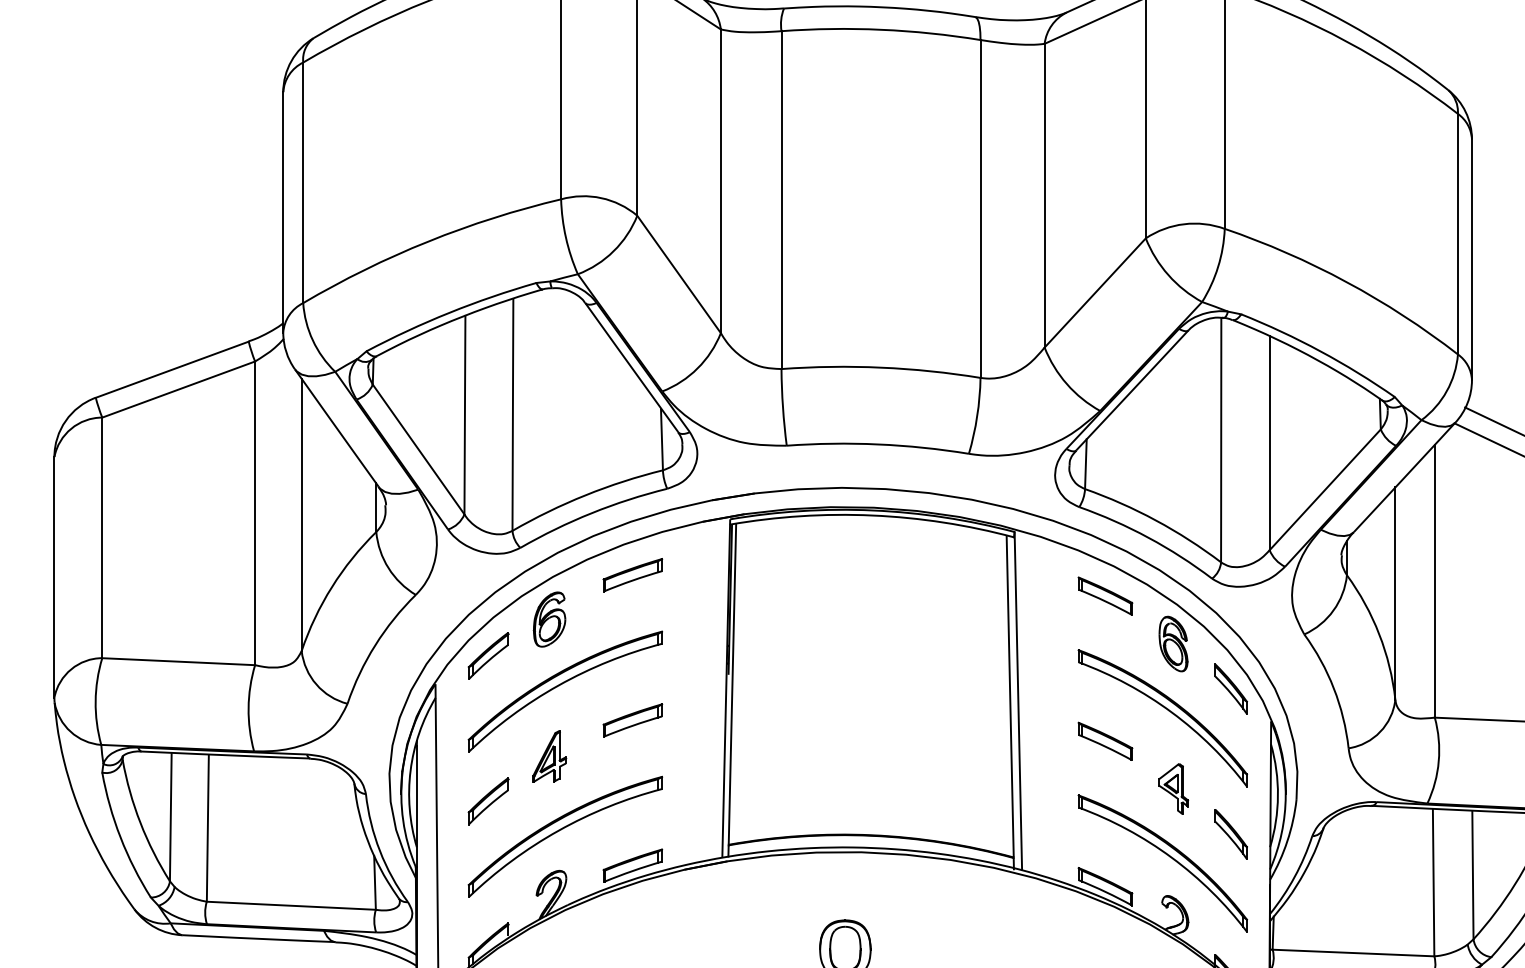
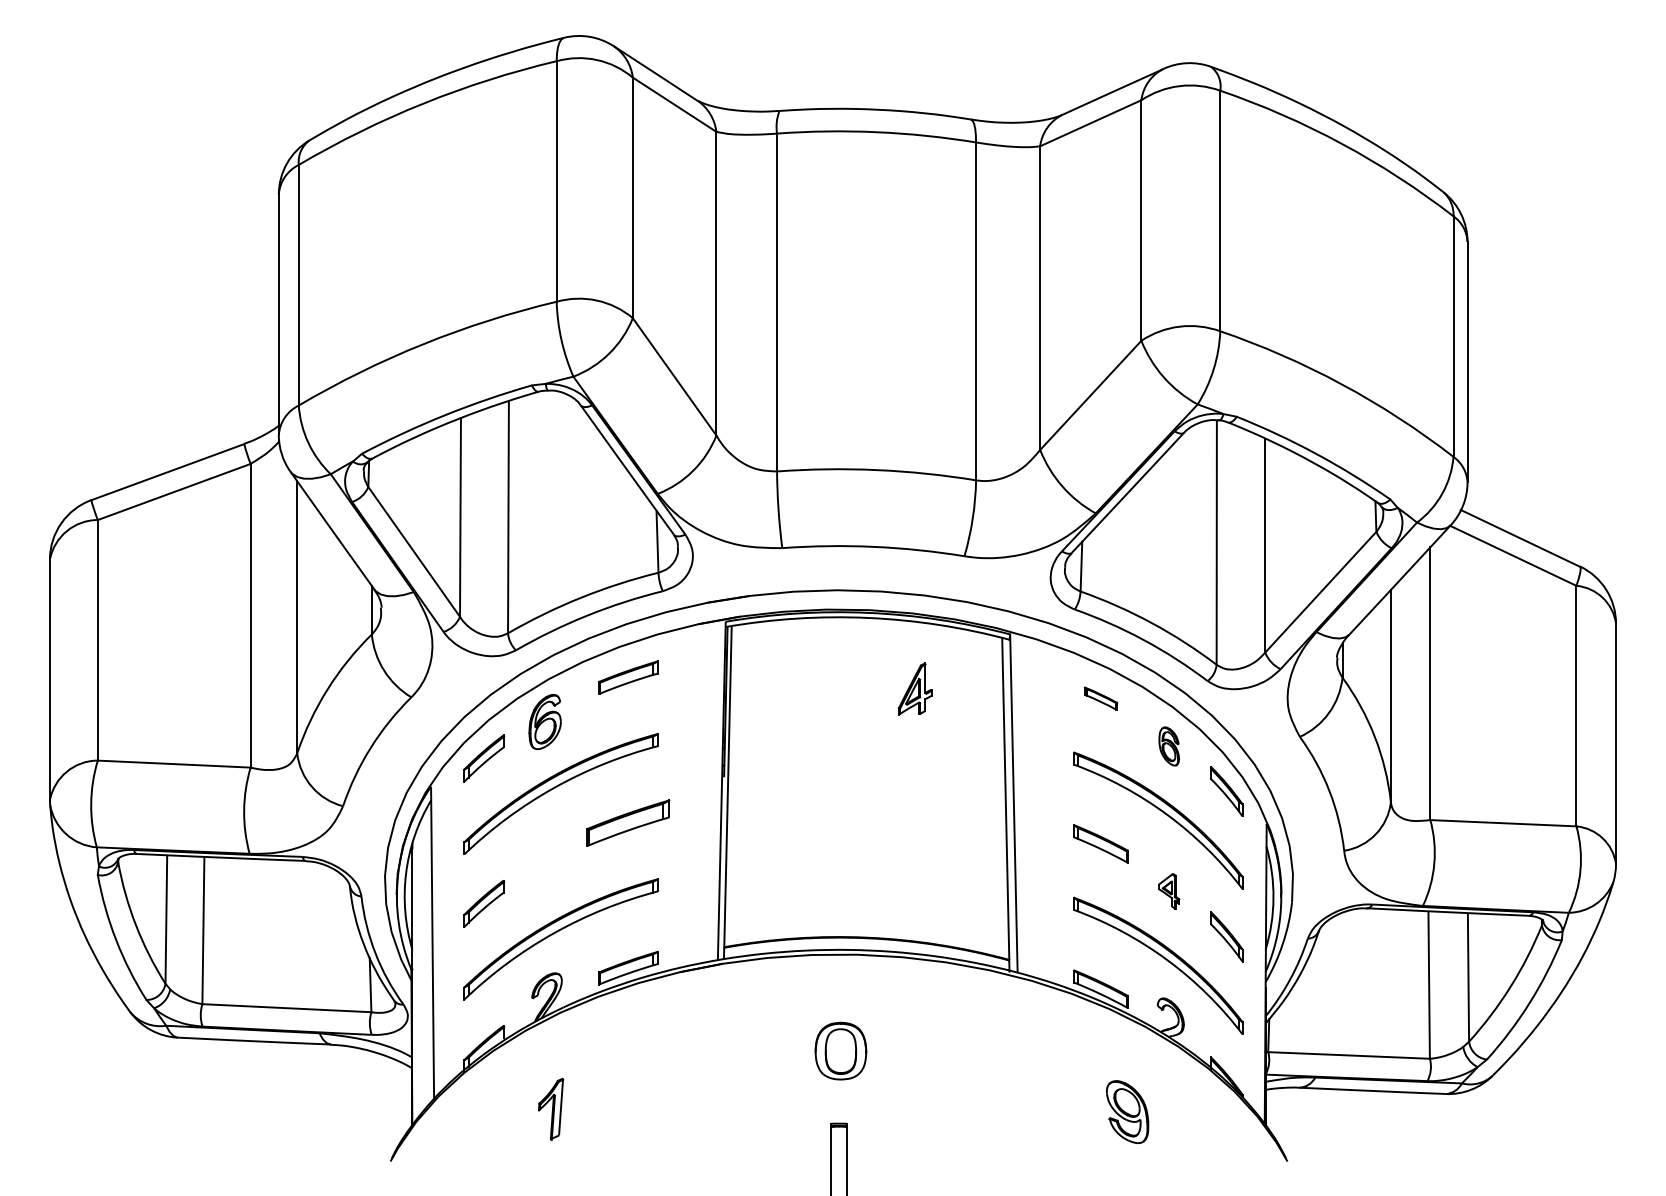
part: (1104, 596) -> (1100, 698), size x0.6
part: (1173, 644) -> (1169, 746), size x0.7
part: (632, 720) -> (628, 822), size x1.4
part: (548, 756) -> (914, 688), moved
part: (1172, 789) -> (1168, 891), size x0.7

